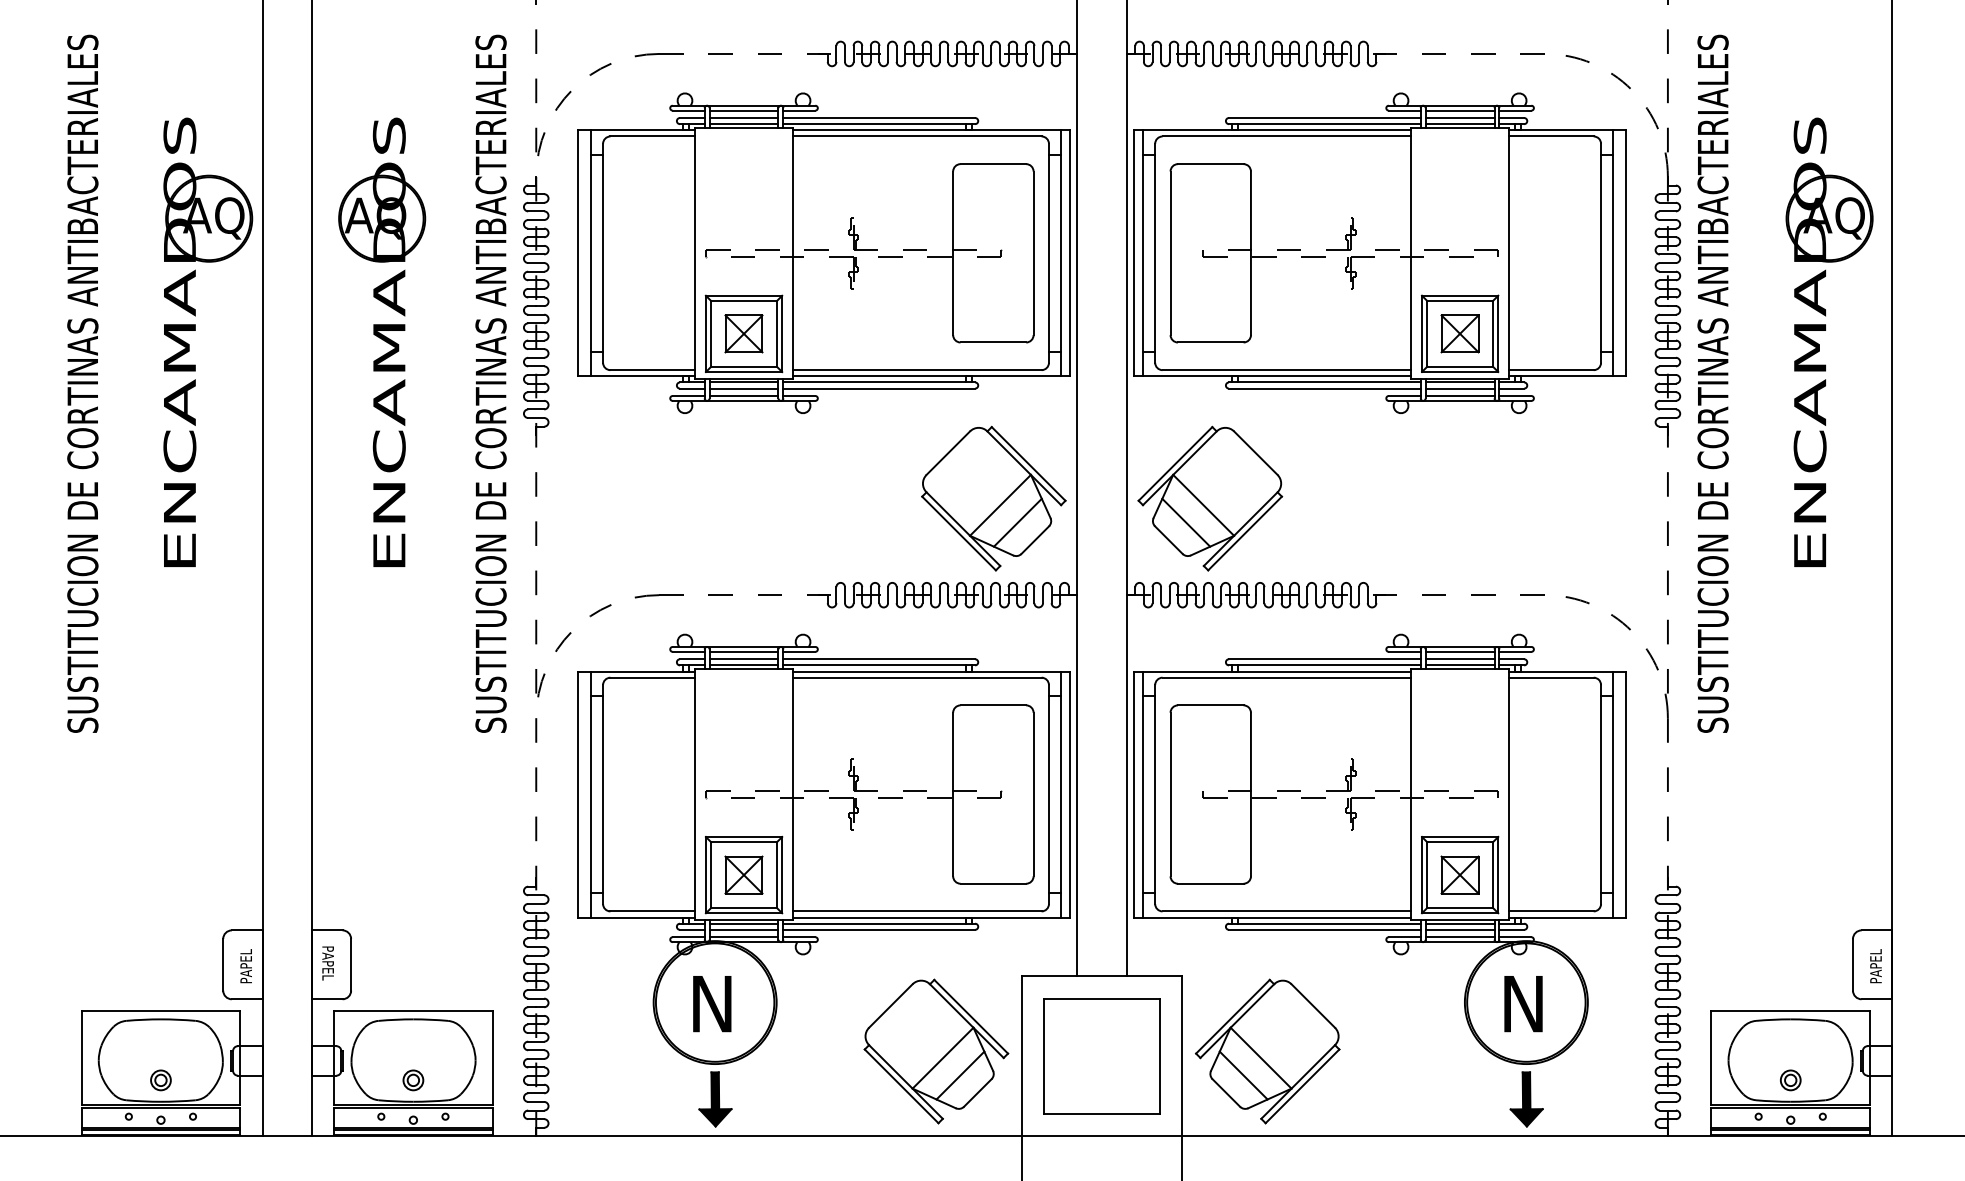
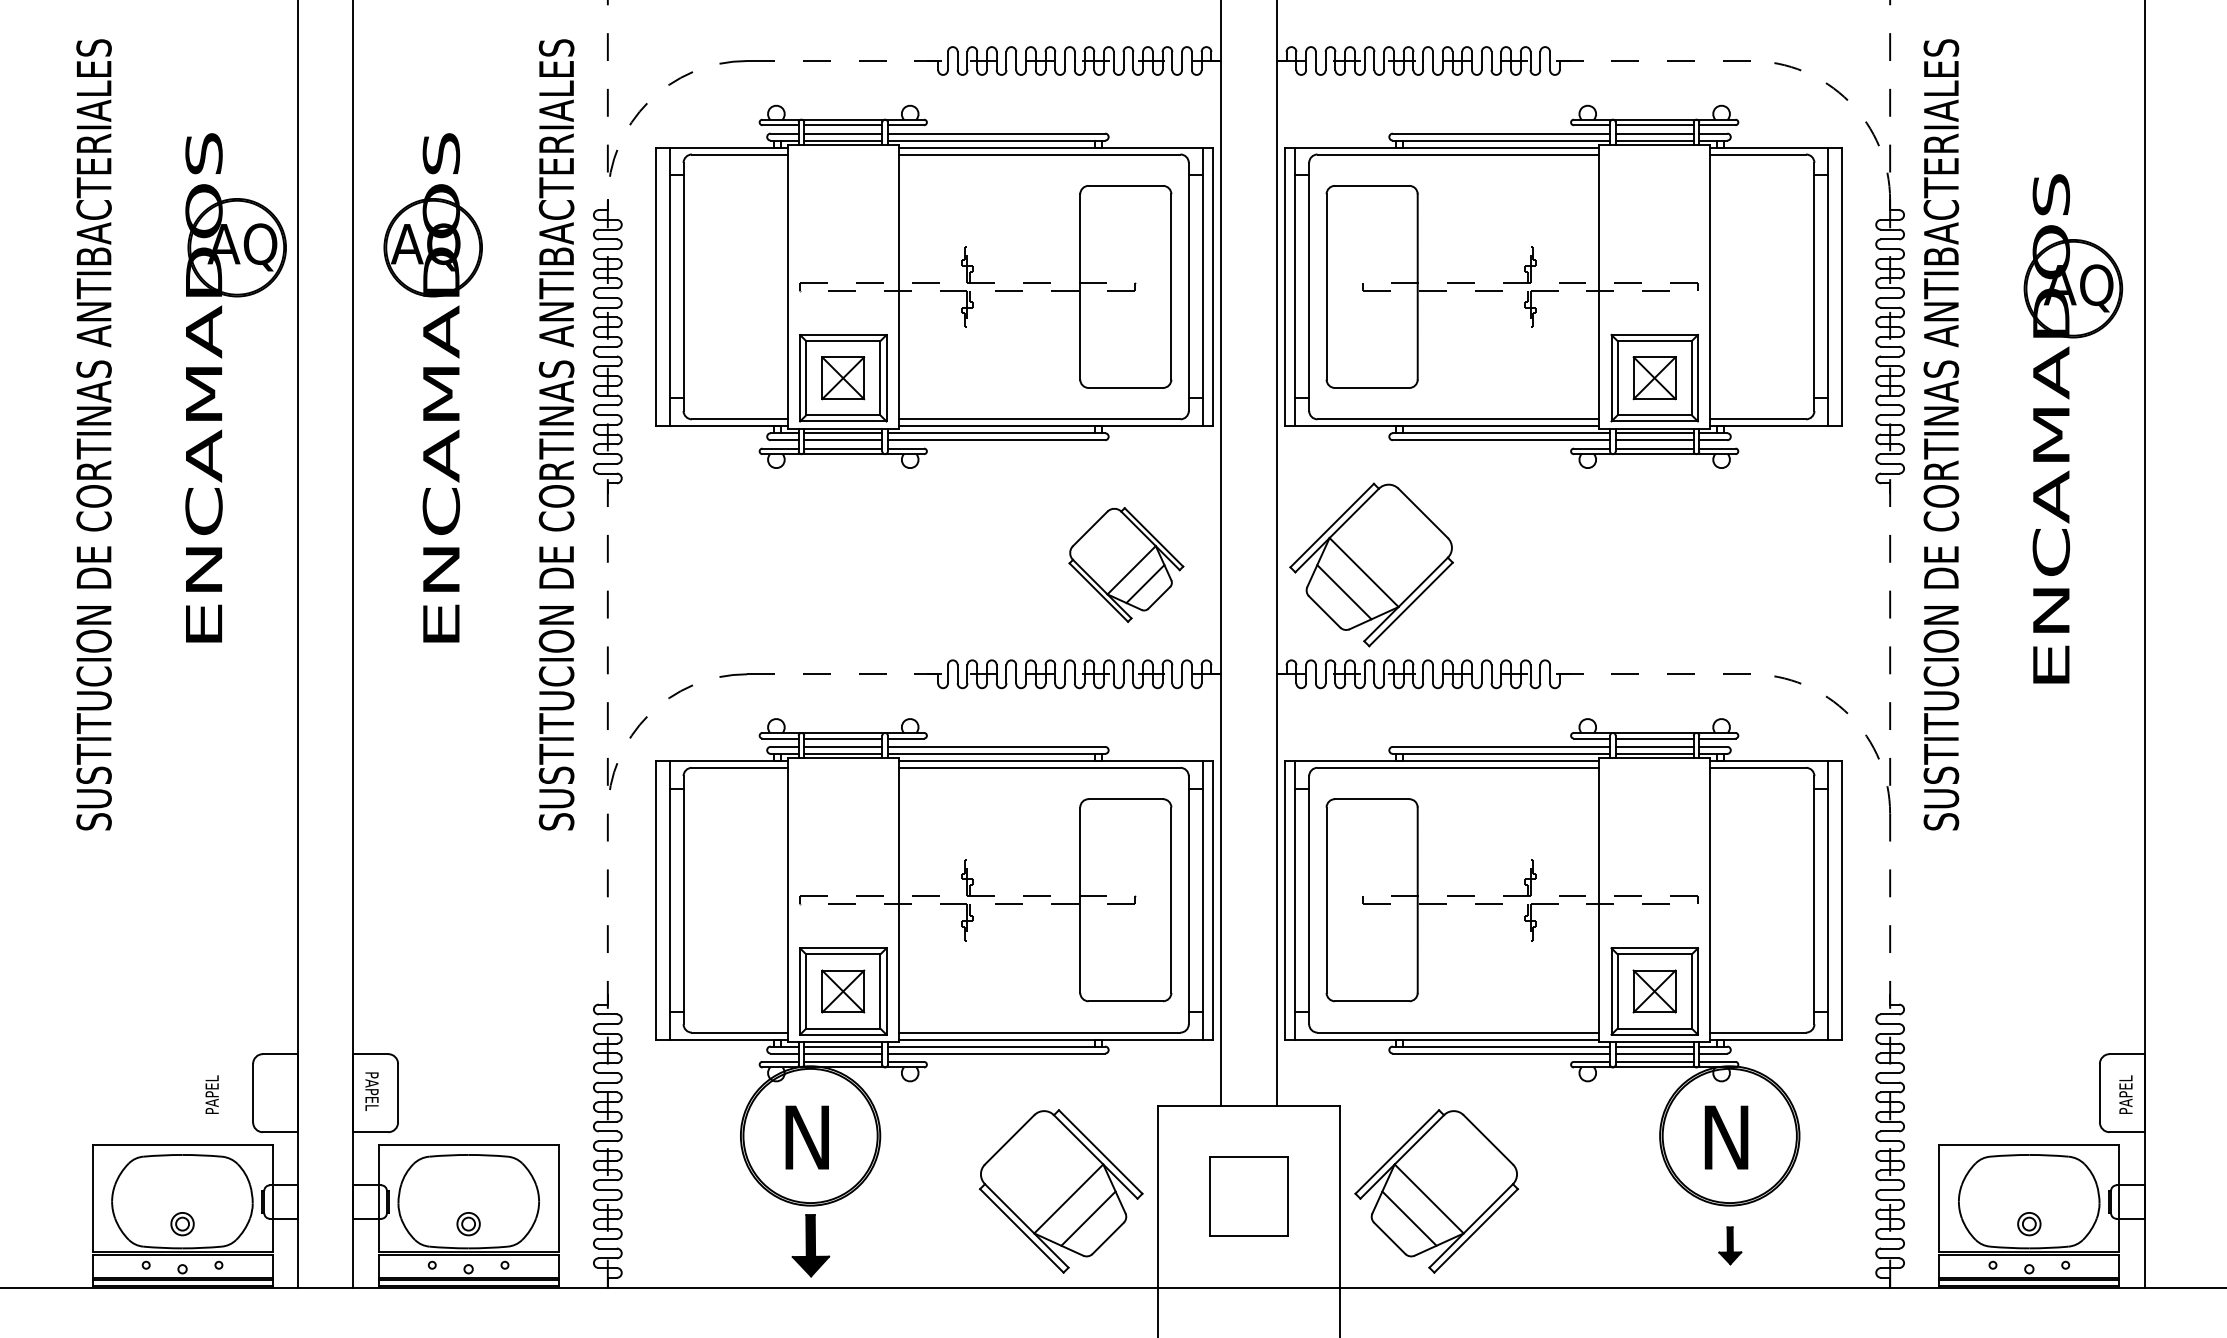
part: (1819, 344) -> (2062, 431), moved
part: (993, 498) -> (1126, 564), size x0.7
text: (245, 966) -> (211, 1094), moved
part: (1101, 1056) -> (1248, 1196), size x0.6
part: (1527, 1099) -> (1730, 1245), size x0.6

